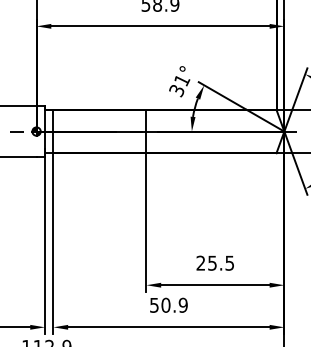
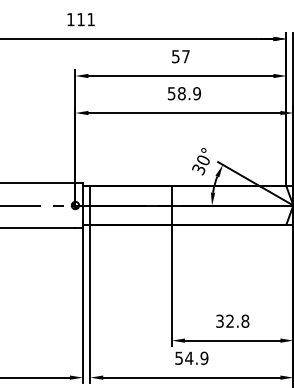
text: (182, 80) -> (203, 160), 31° -> 30°
text: (215, 262) -> (232, 320), 25.5 -> 32.8
text: (166, 304) -> (189, 357), 50.9 -> 54.9

